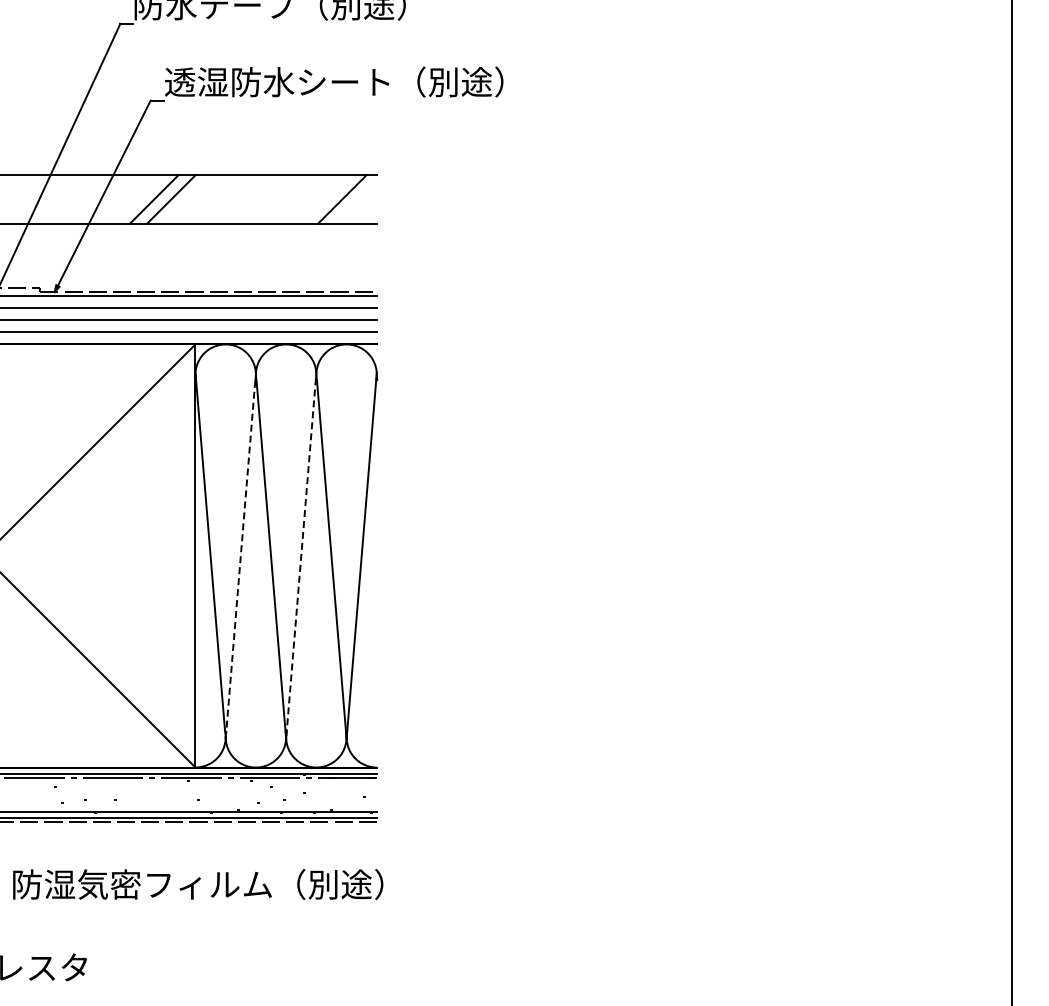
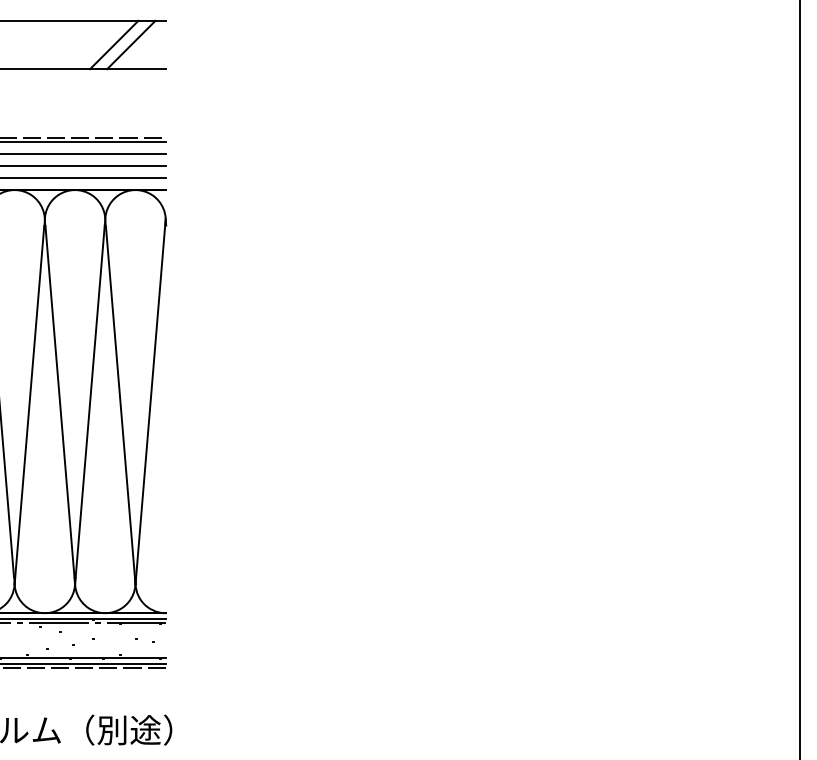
line: (325, 199) -> (114, 45), added
line: (301, 558) -> (90, 404), dashed -> solid
line: (240, 559) -> (29, 405), dashed -> solid

